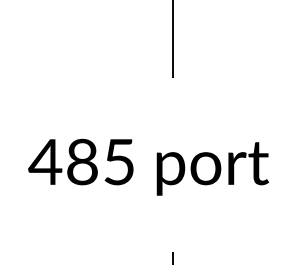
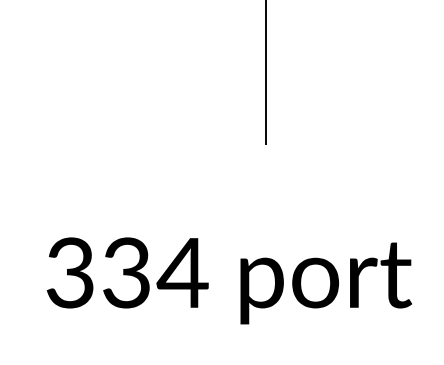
text: (81, 161) -> (125, 272), 485 -> 334

